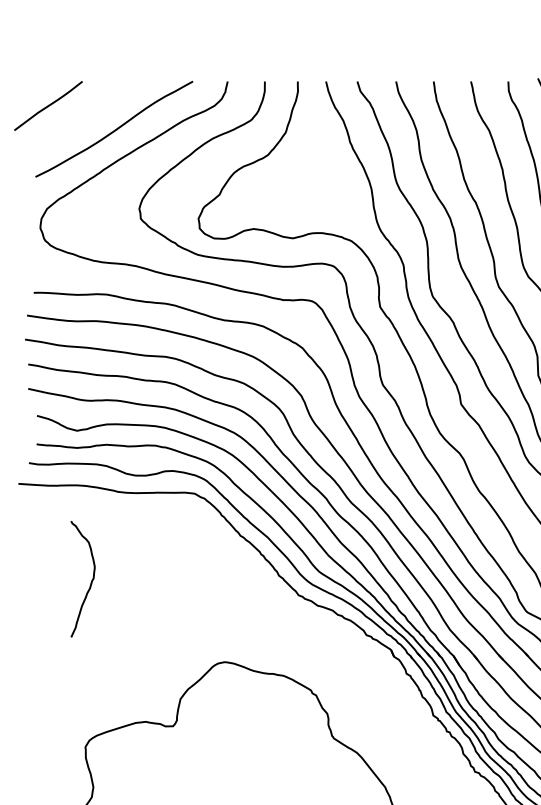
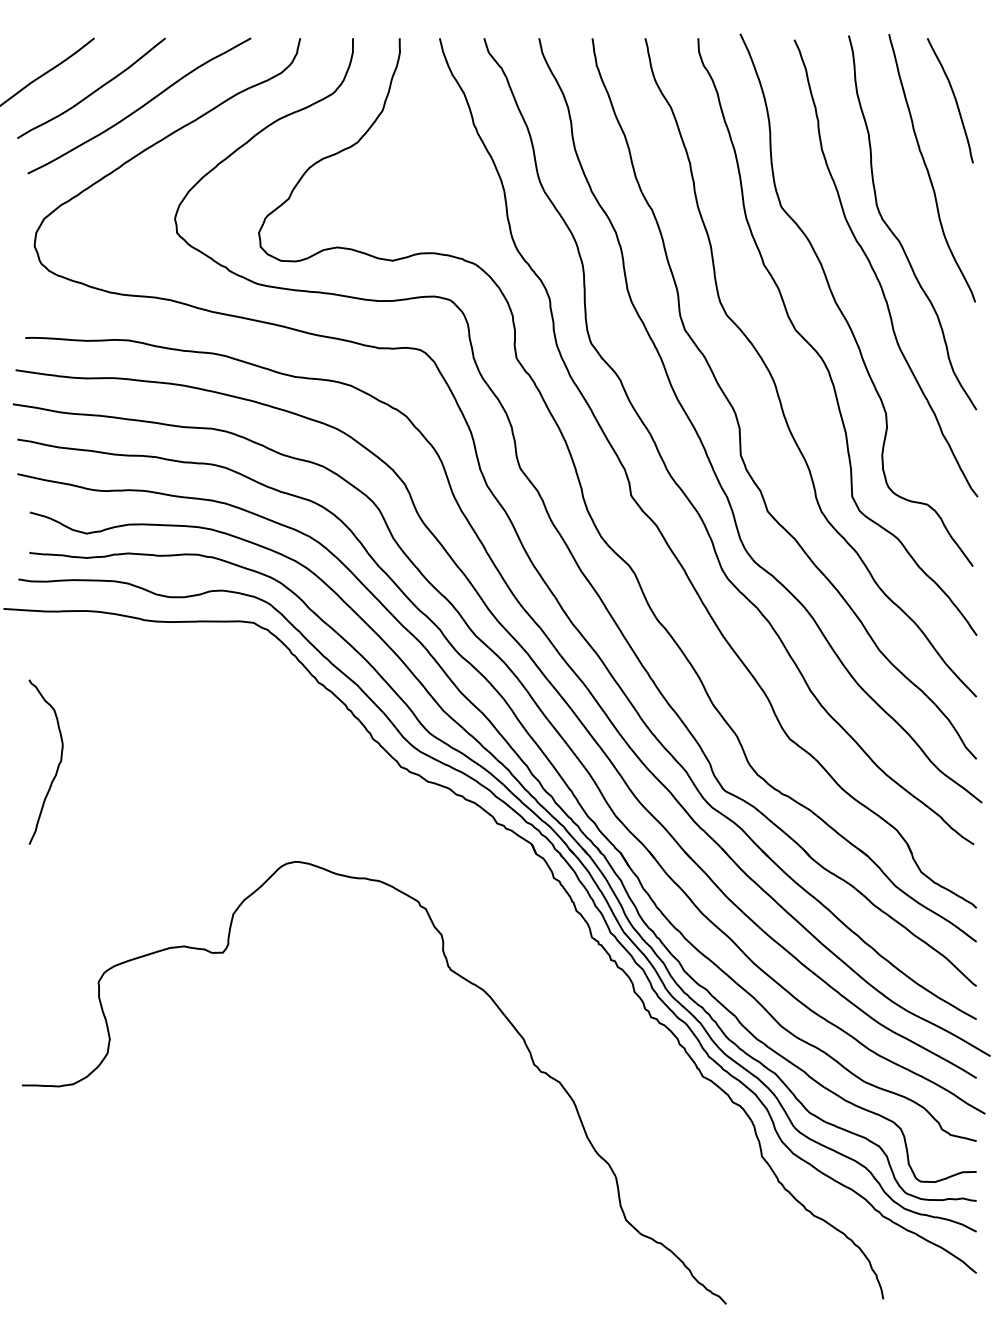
curve: (82, 118) -> (94, 90), added
curve: (91, 581) -> (57, 765), moved

